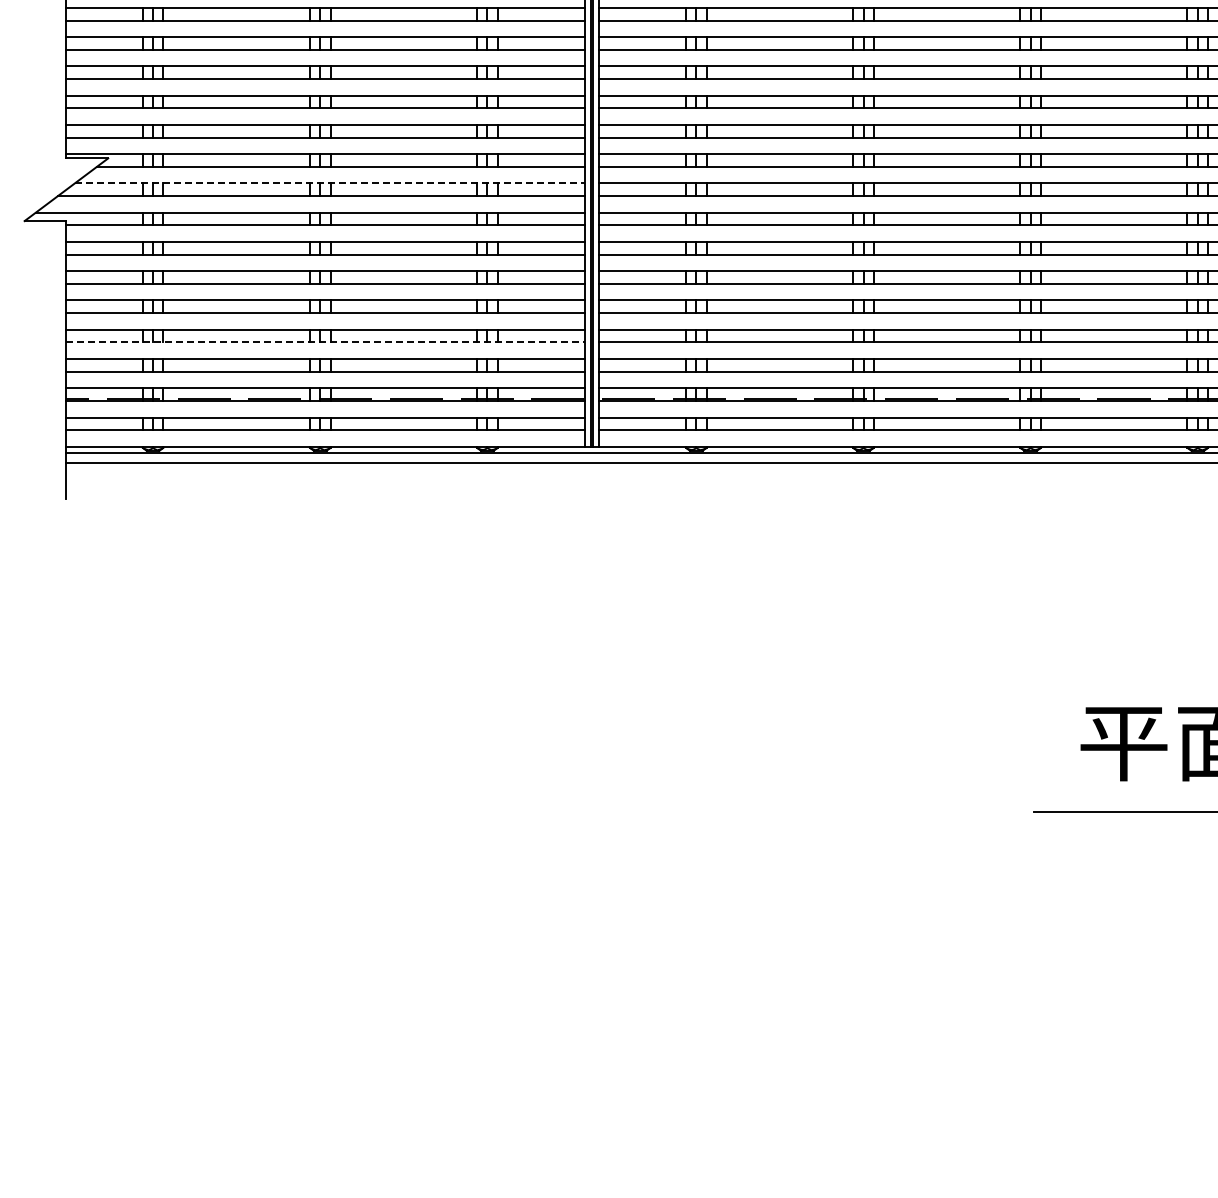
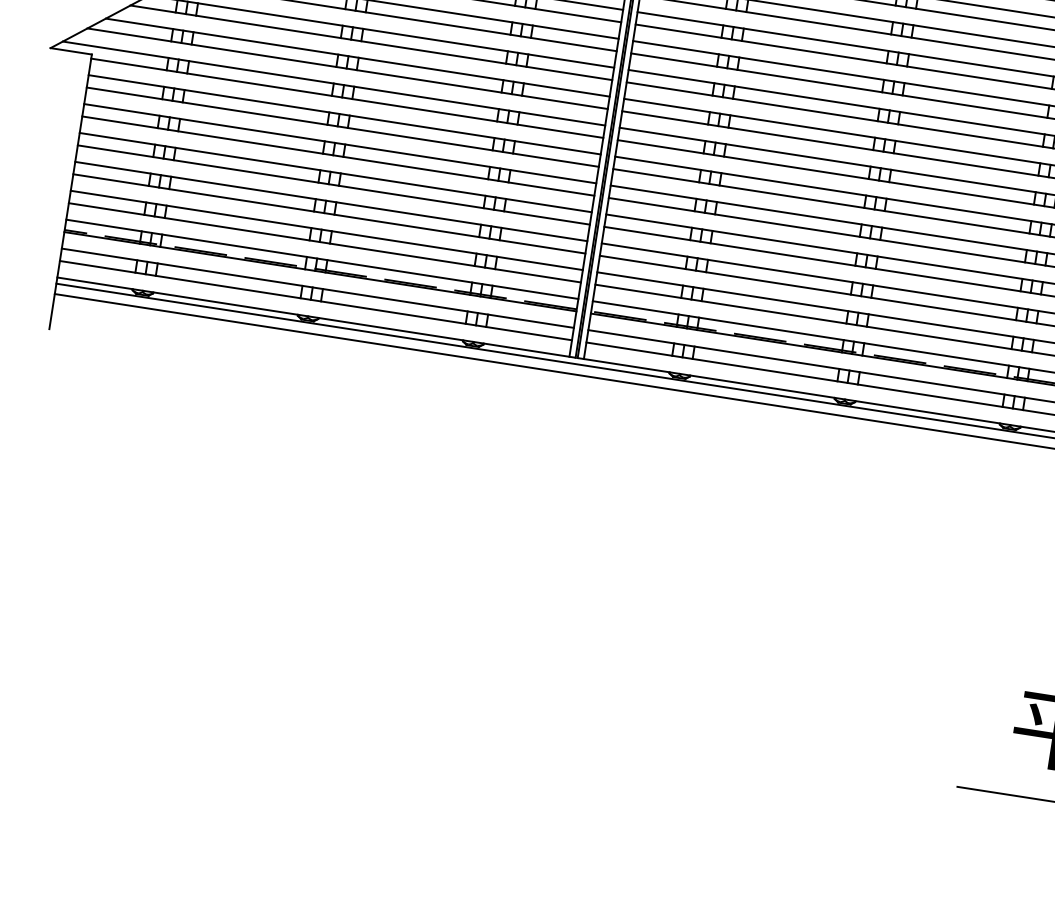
line: (329, 183) -> (357, 57), dashed -> solid
line: (325, 342) -> (329, 214), dashed -> solid

